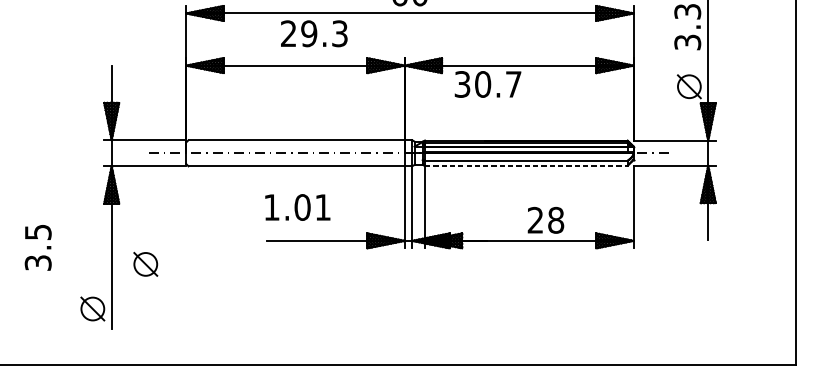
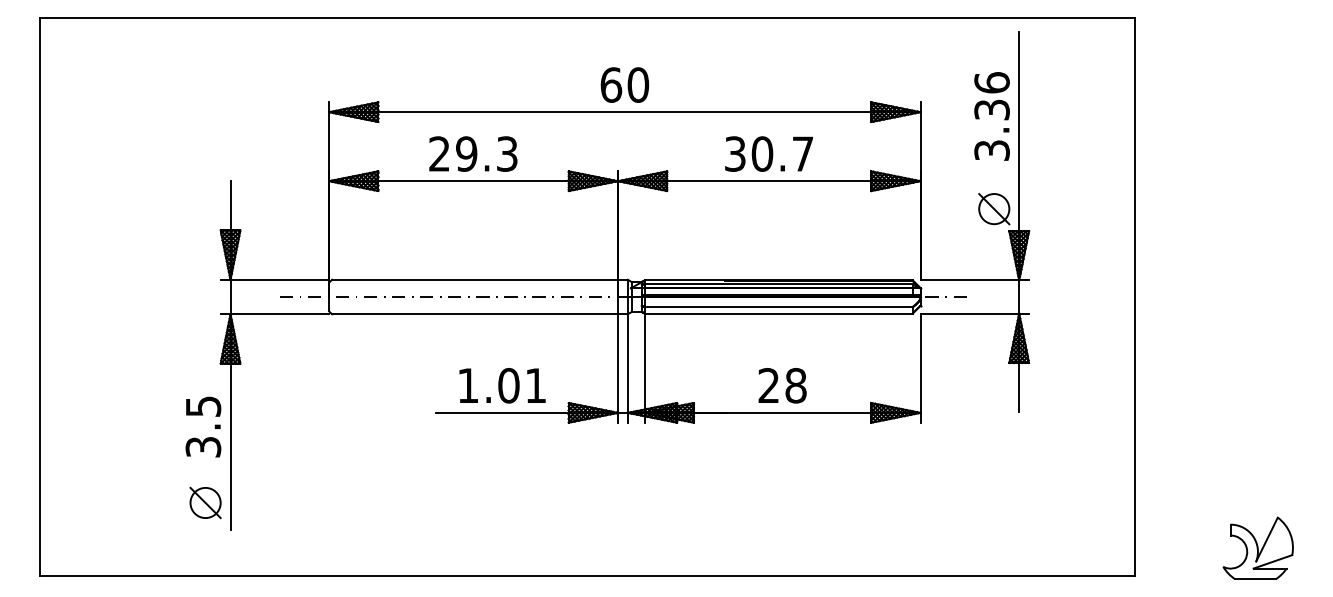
text: (314, 33) -> (473, 153), moved
text: (487, 84) -> (768, 153), moved
line: (526, 165) -> (779, 313), dashed -> solid
text: (297, 207) -> (502, 385), moved
text: (545, 220) -> (782, 385), moved
text: (38, 247) -> (203, 426), moved
part: (145, 264) -> (275, 443), removed

